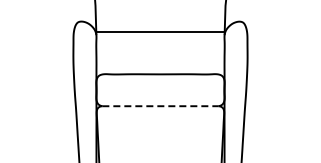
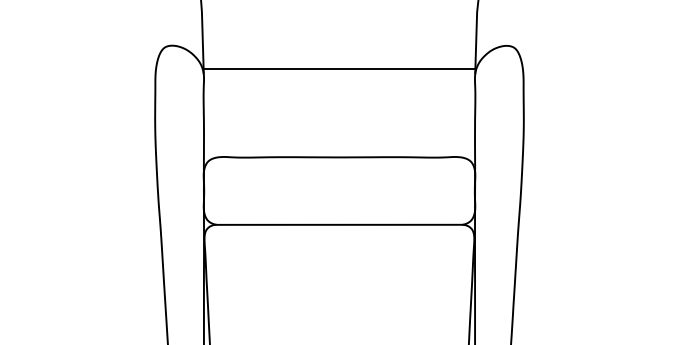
line: (161, 106) -> (341, 225), dashed -> solid

